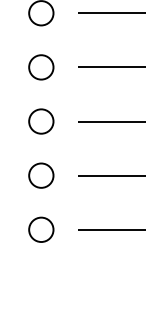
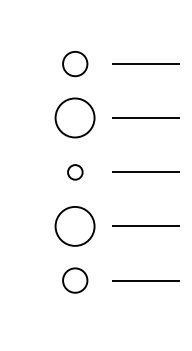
part: (41, 67) -> (75, 118), size x1.6
part: (41, 121) -> (75, 172), size x0.6
part: (41, 175) -> (75, 226), size x1.6

